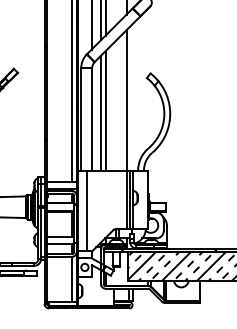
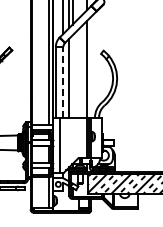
line: (105, 110) -> (72, 76), removed
line: (92, 118) -> (63, 81), solid -> dashed

